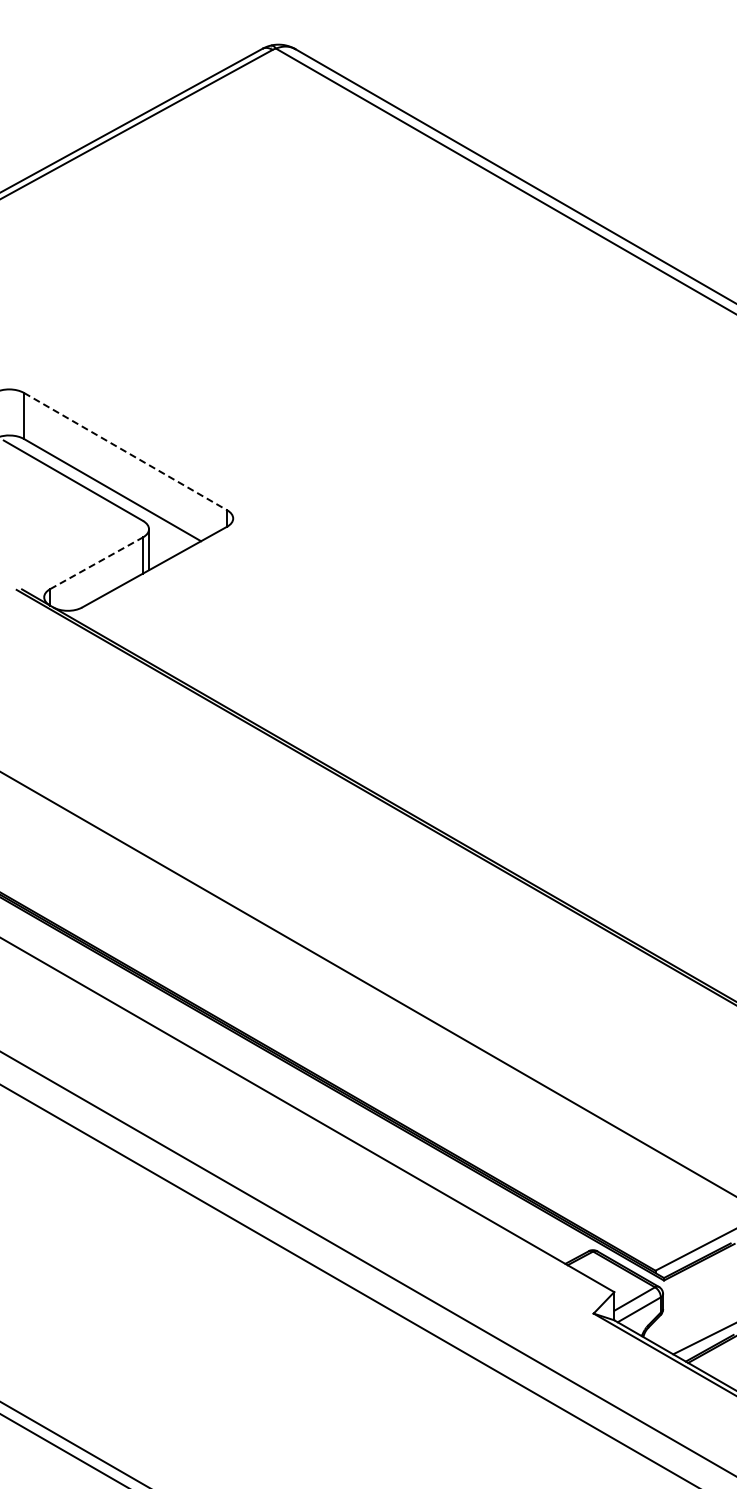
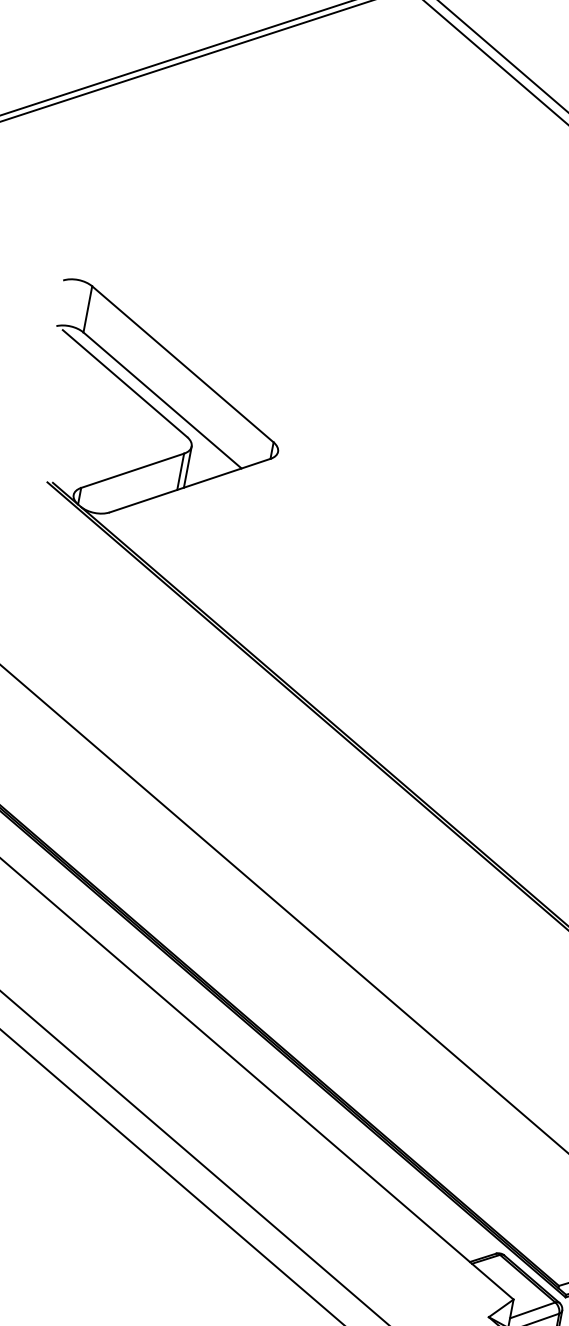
line: (126, 451) -> (183, 364), dashed -> solid
line: (97, 563) -> (133, 471), dashed -> solid

